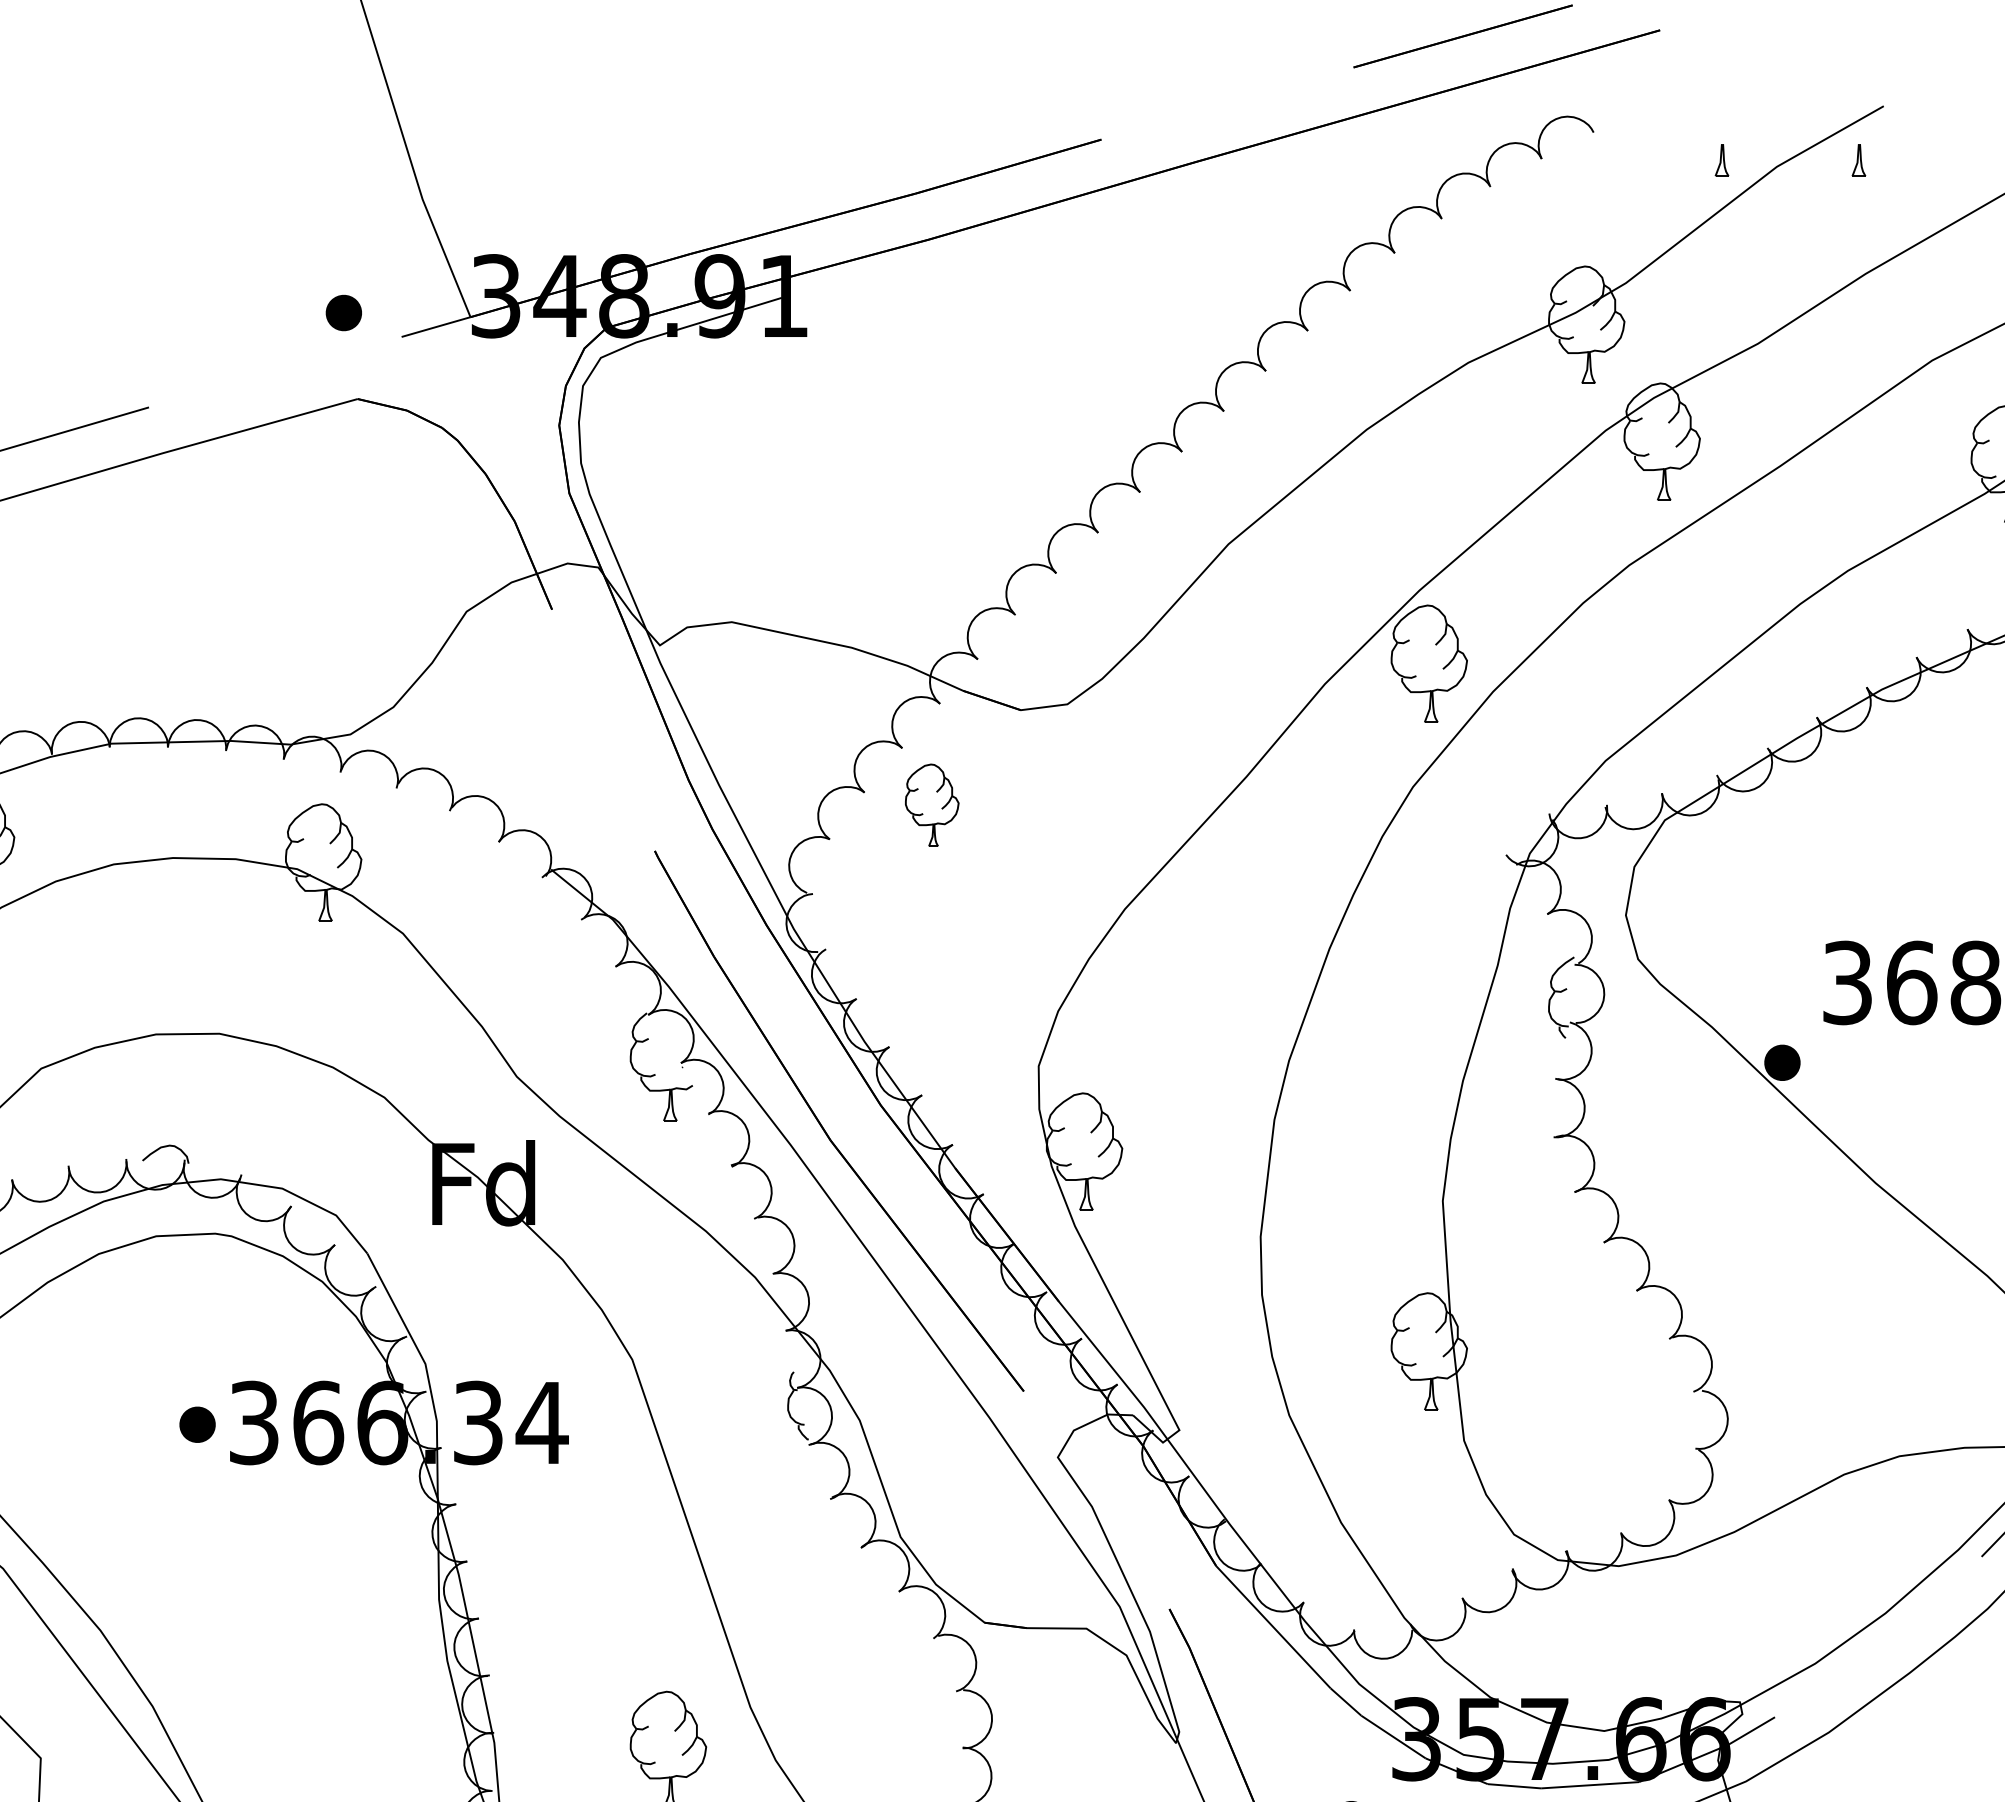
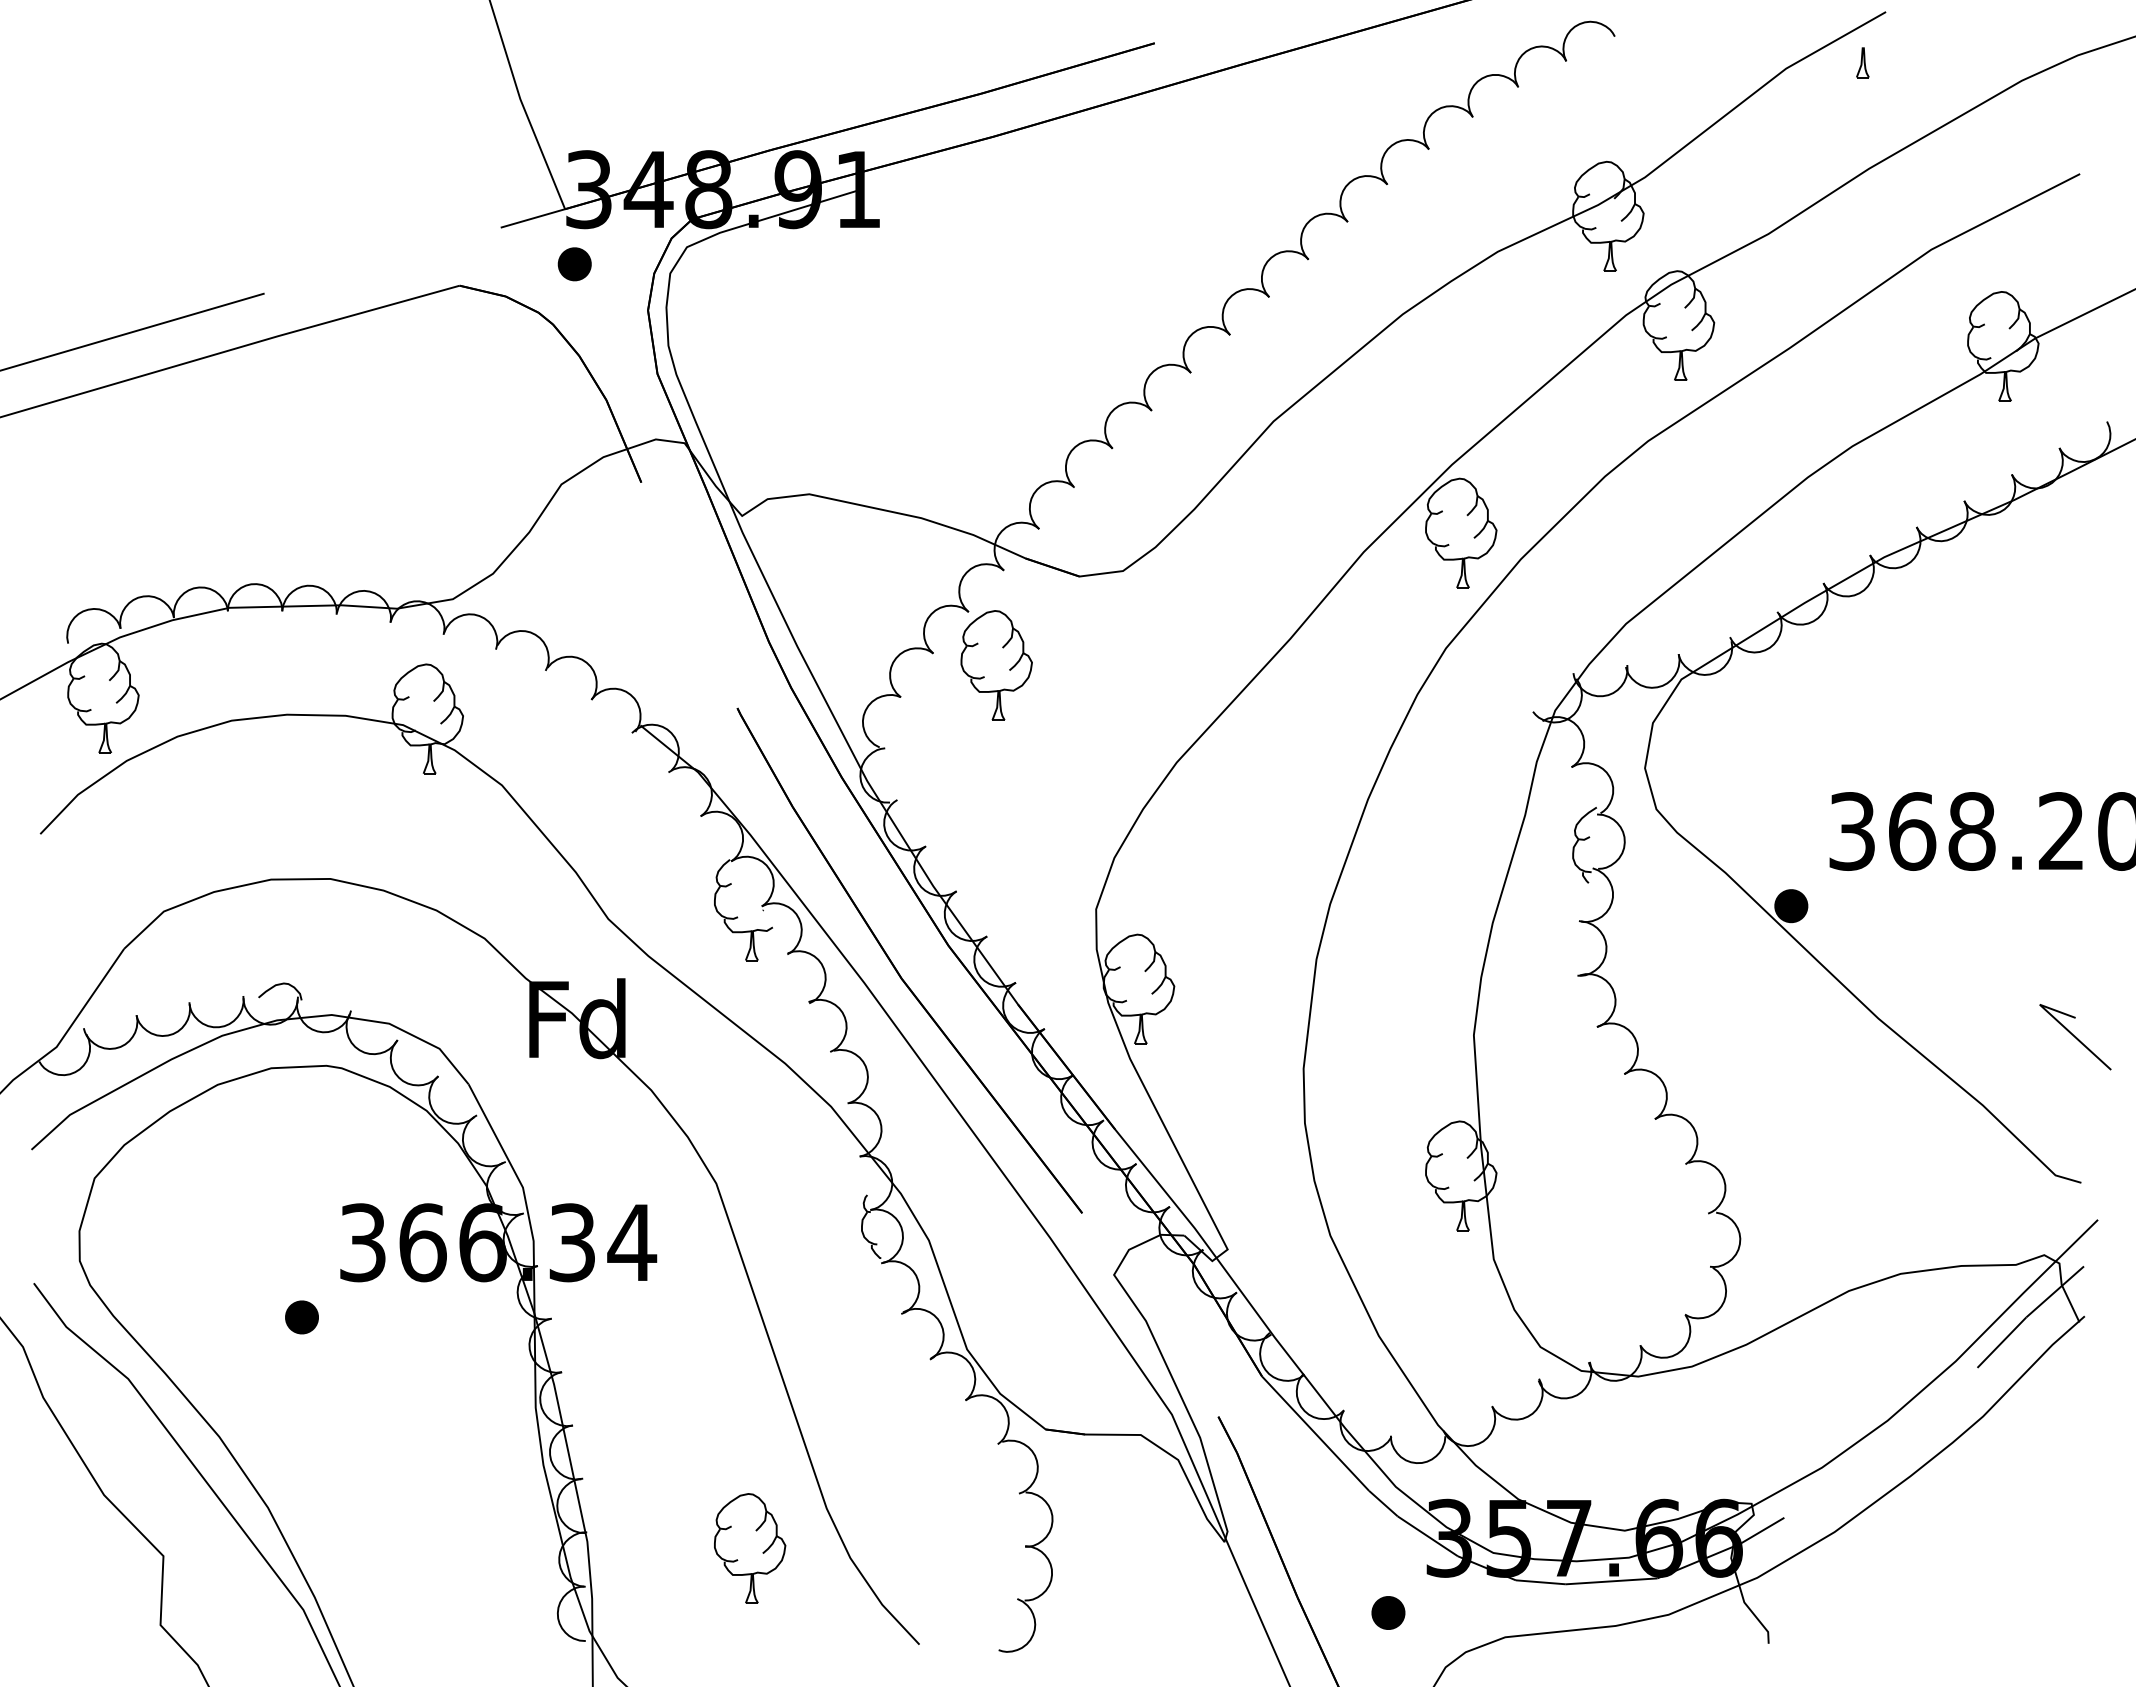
part: (1721, 160) -> (1734, 62), removed
part: (343, 313) -> (574, 264), moved
part: (932, 805) -> (996, 665), size x1.43
part: (197, 1424) -> (301, 1317), moved

